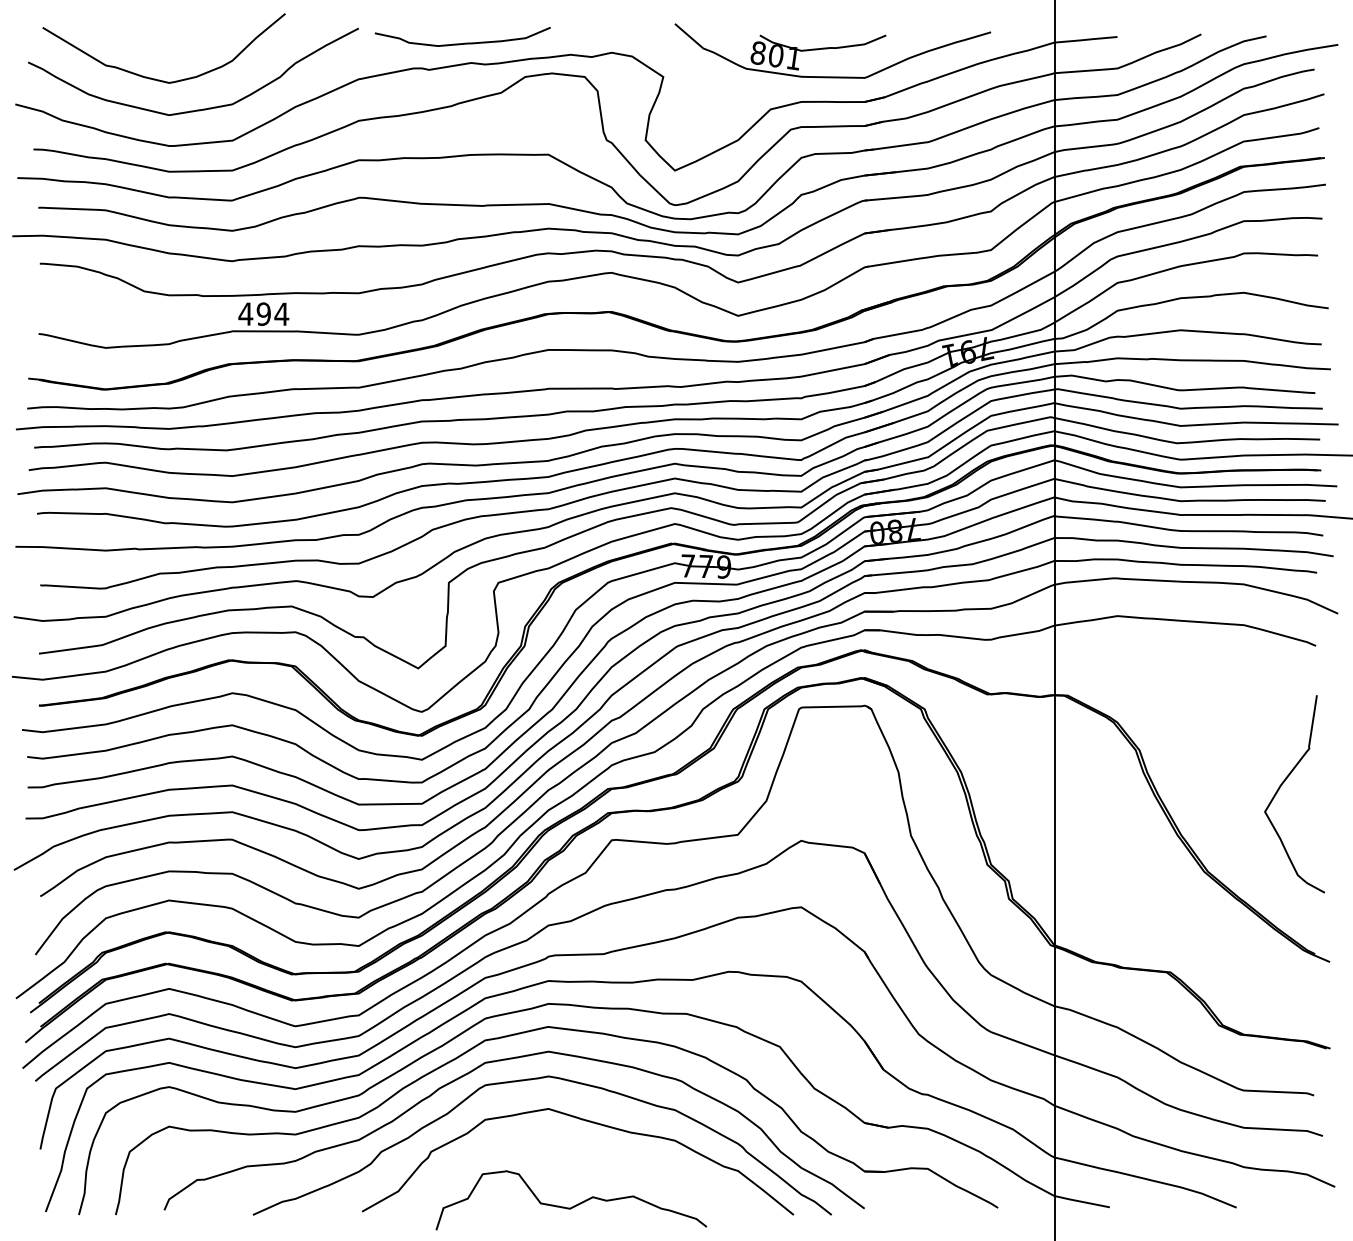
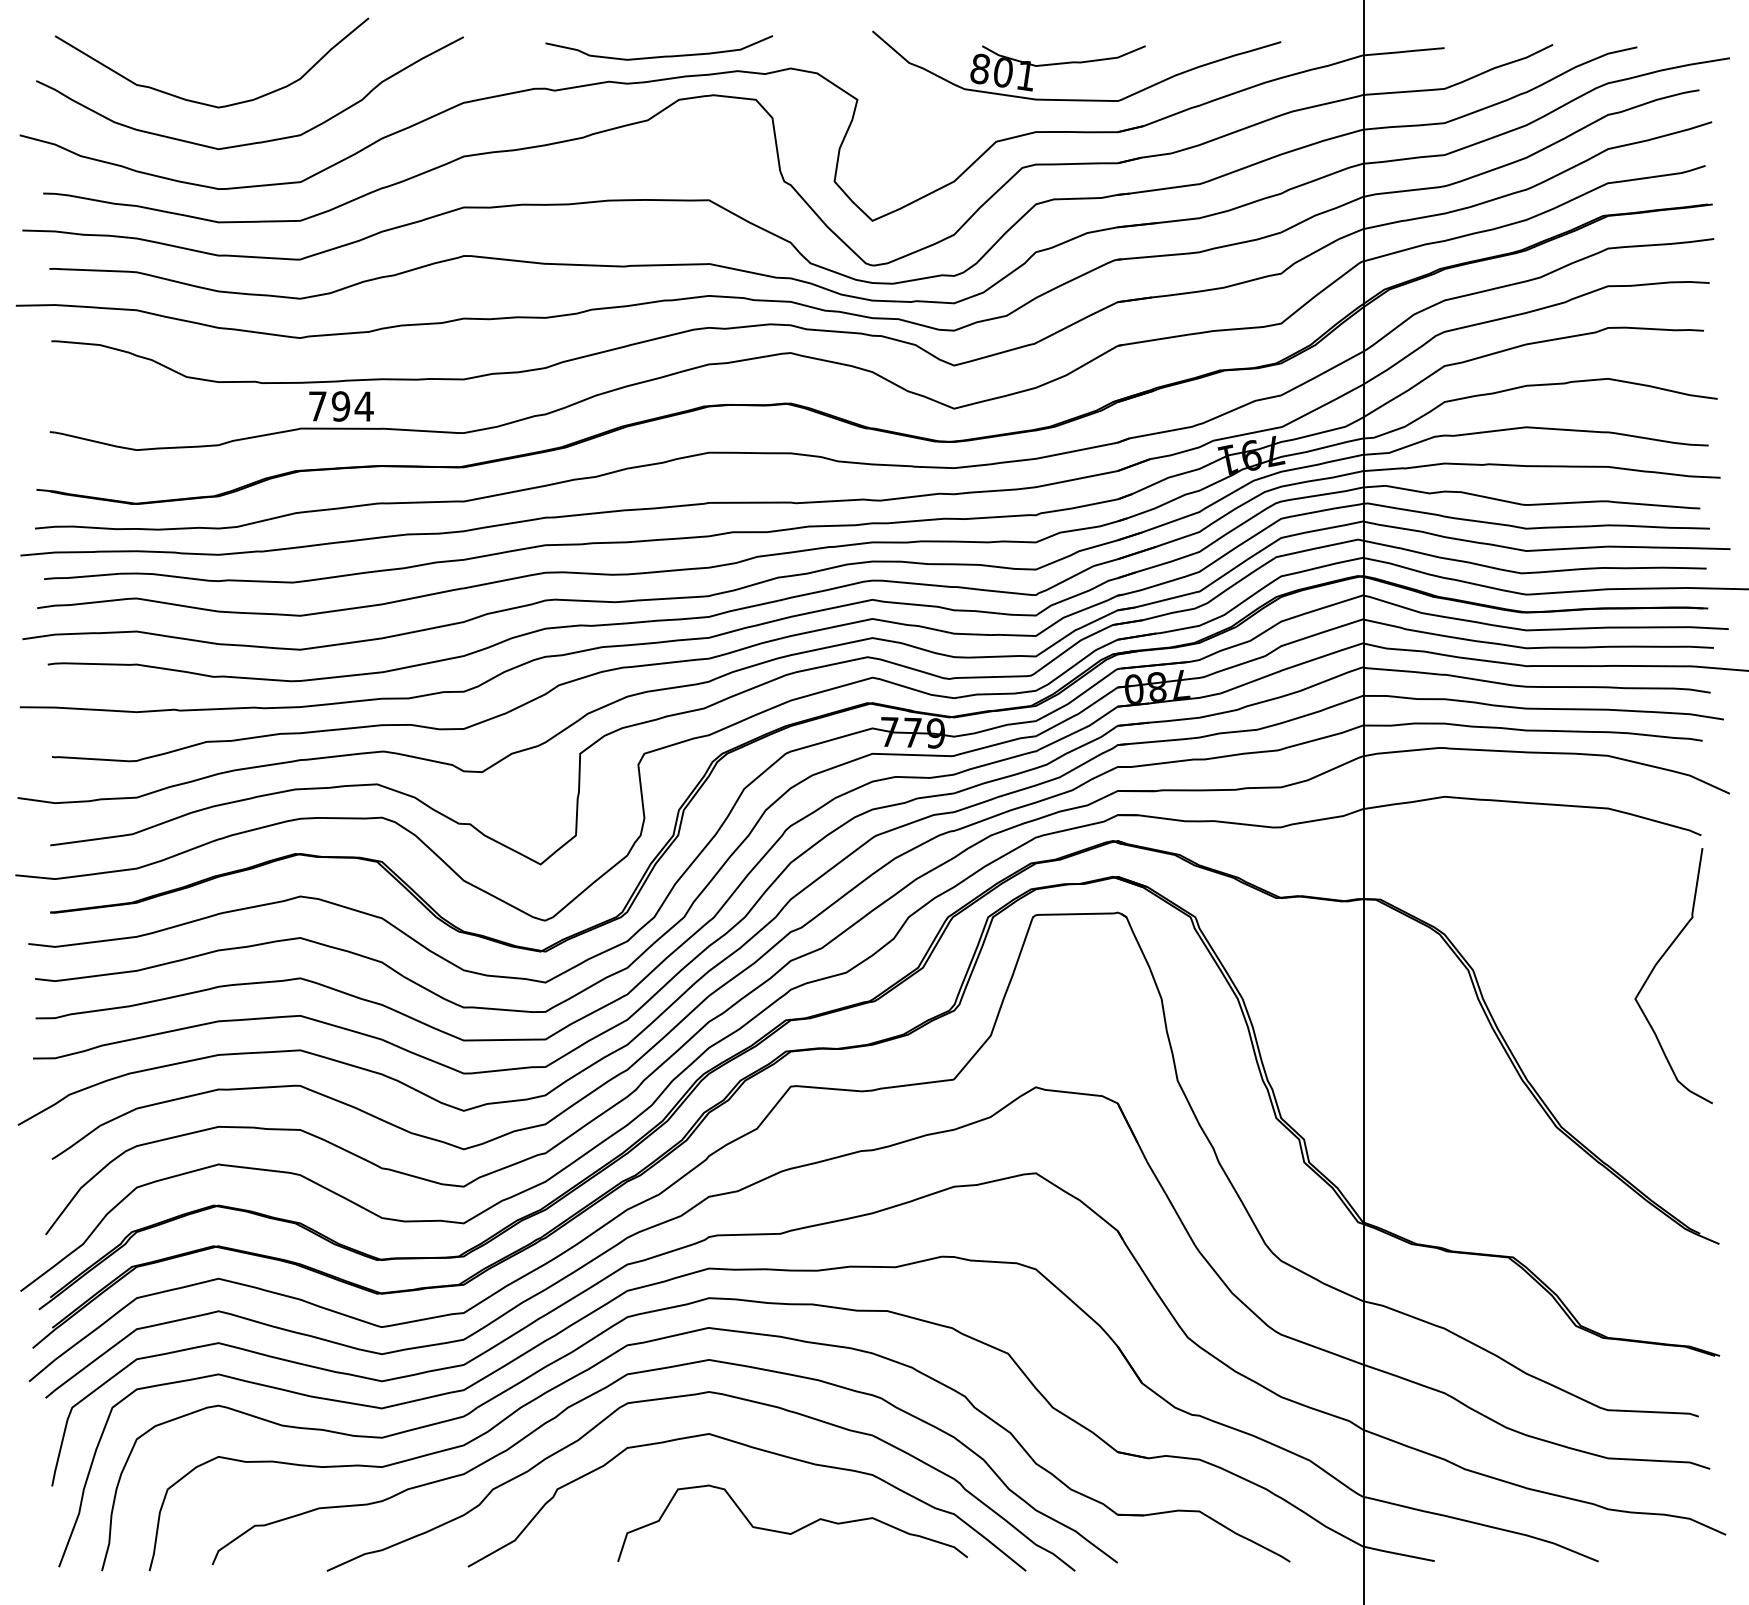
curve: (466, 42) -> (663, 55), moved
text: (245, 314) -> (317, 406), 494 -> 794
curve: (1282, 785) -> (1657, 964), moved
curve: (573, 1206) -> (795, 1530), moved

